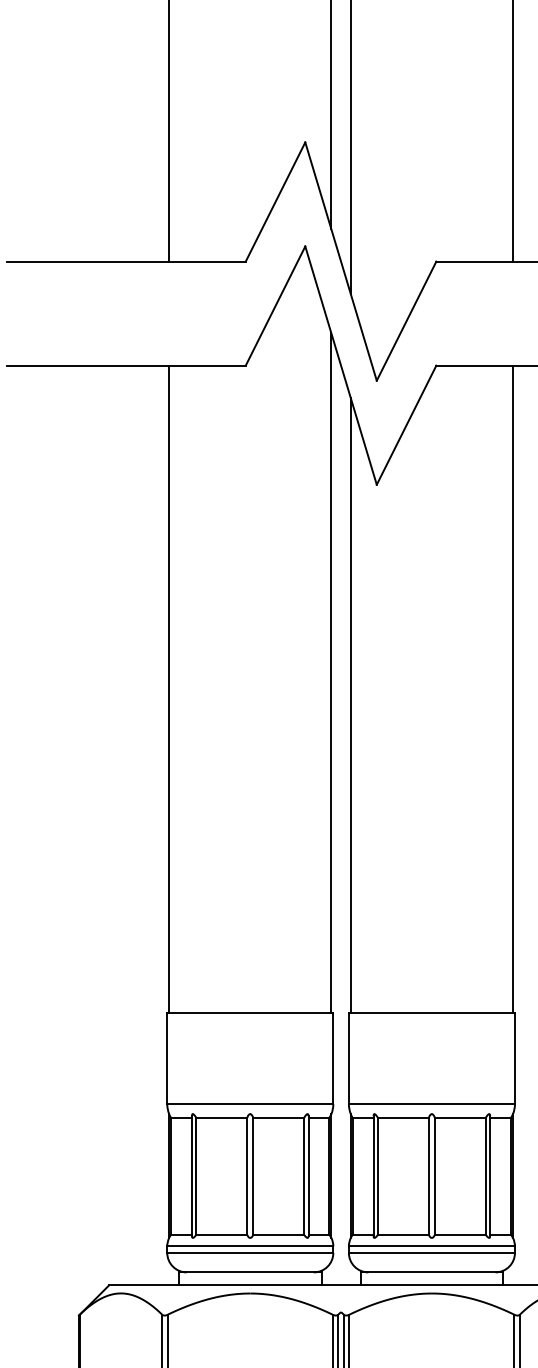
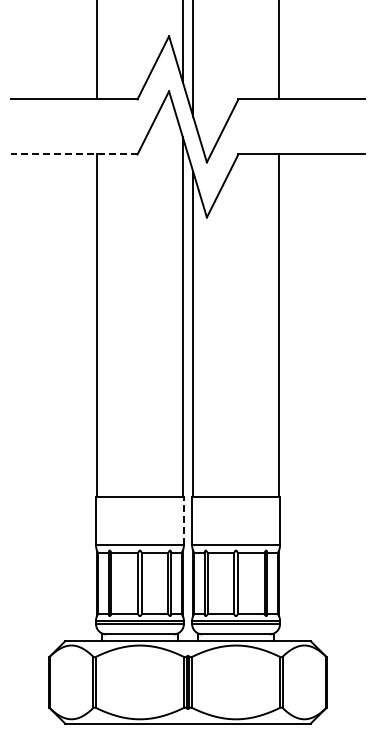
line: (124, 365) -> (73, 154), solid -> dashed
line: (332, 1057) -> (183, 520), solid -> dashed

